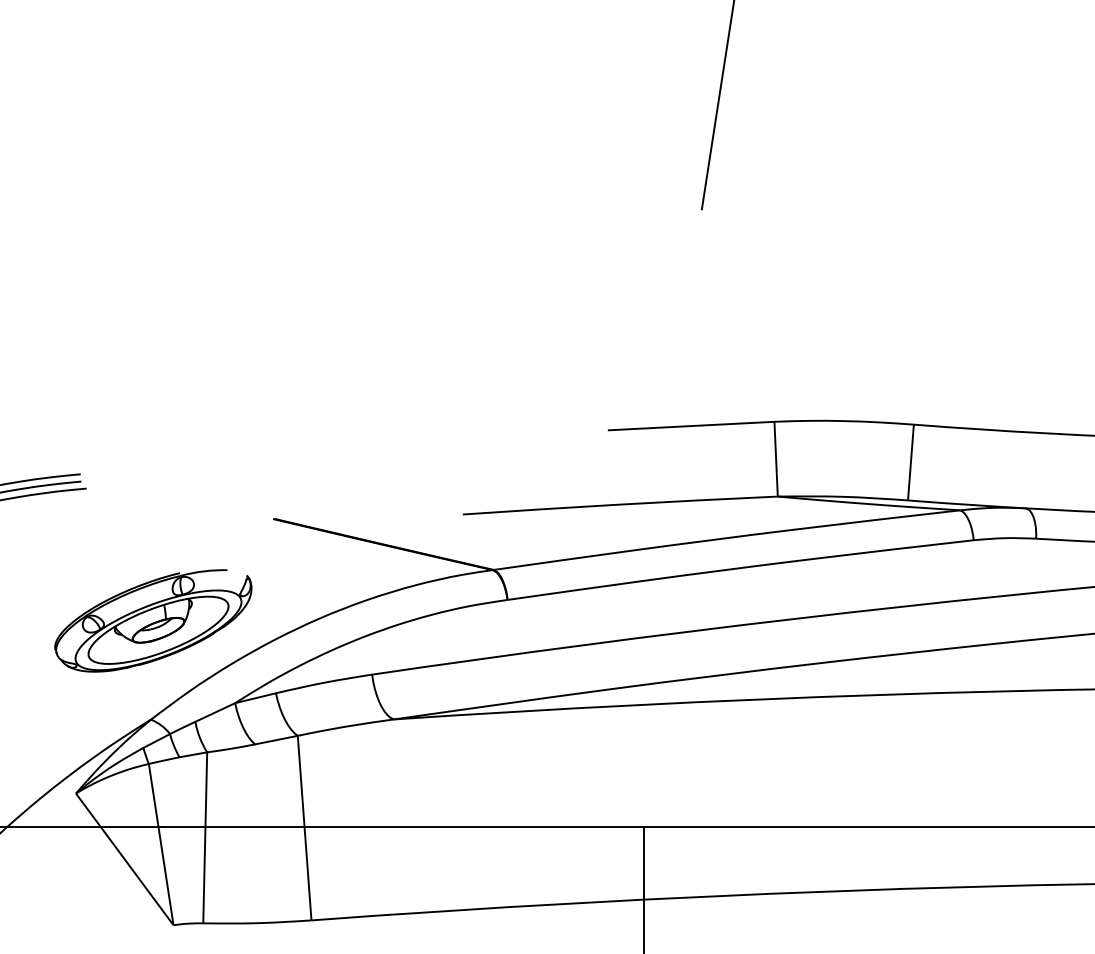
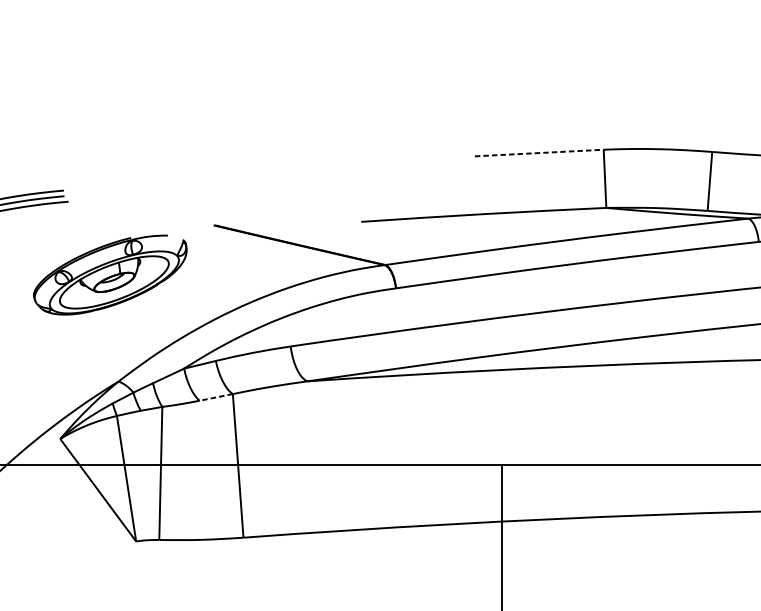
line: (691, 426) -> (539, 153), solid -> dashed
part: (153, 620) -> (110, 274), moved
line: (276, 740) -> (216, 397), solid -> dashed

